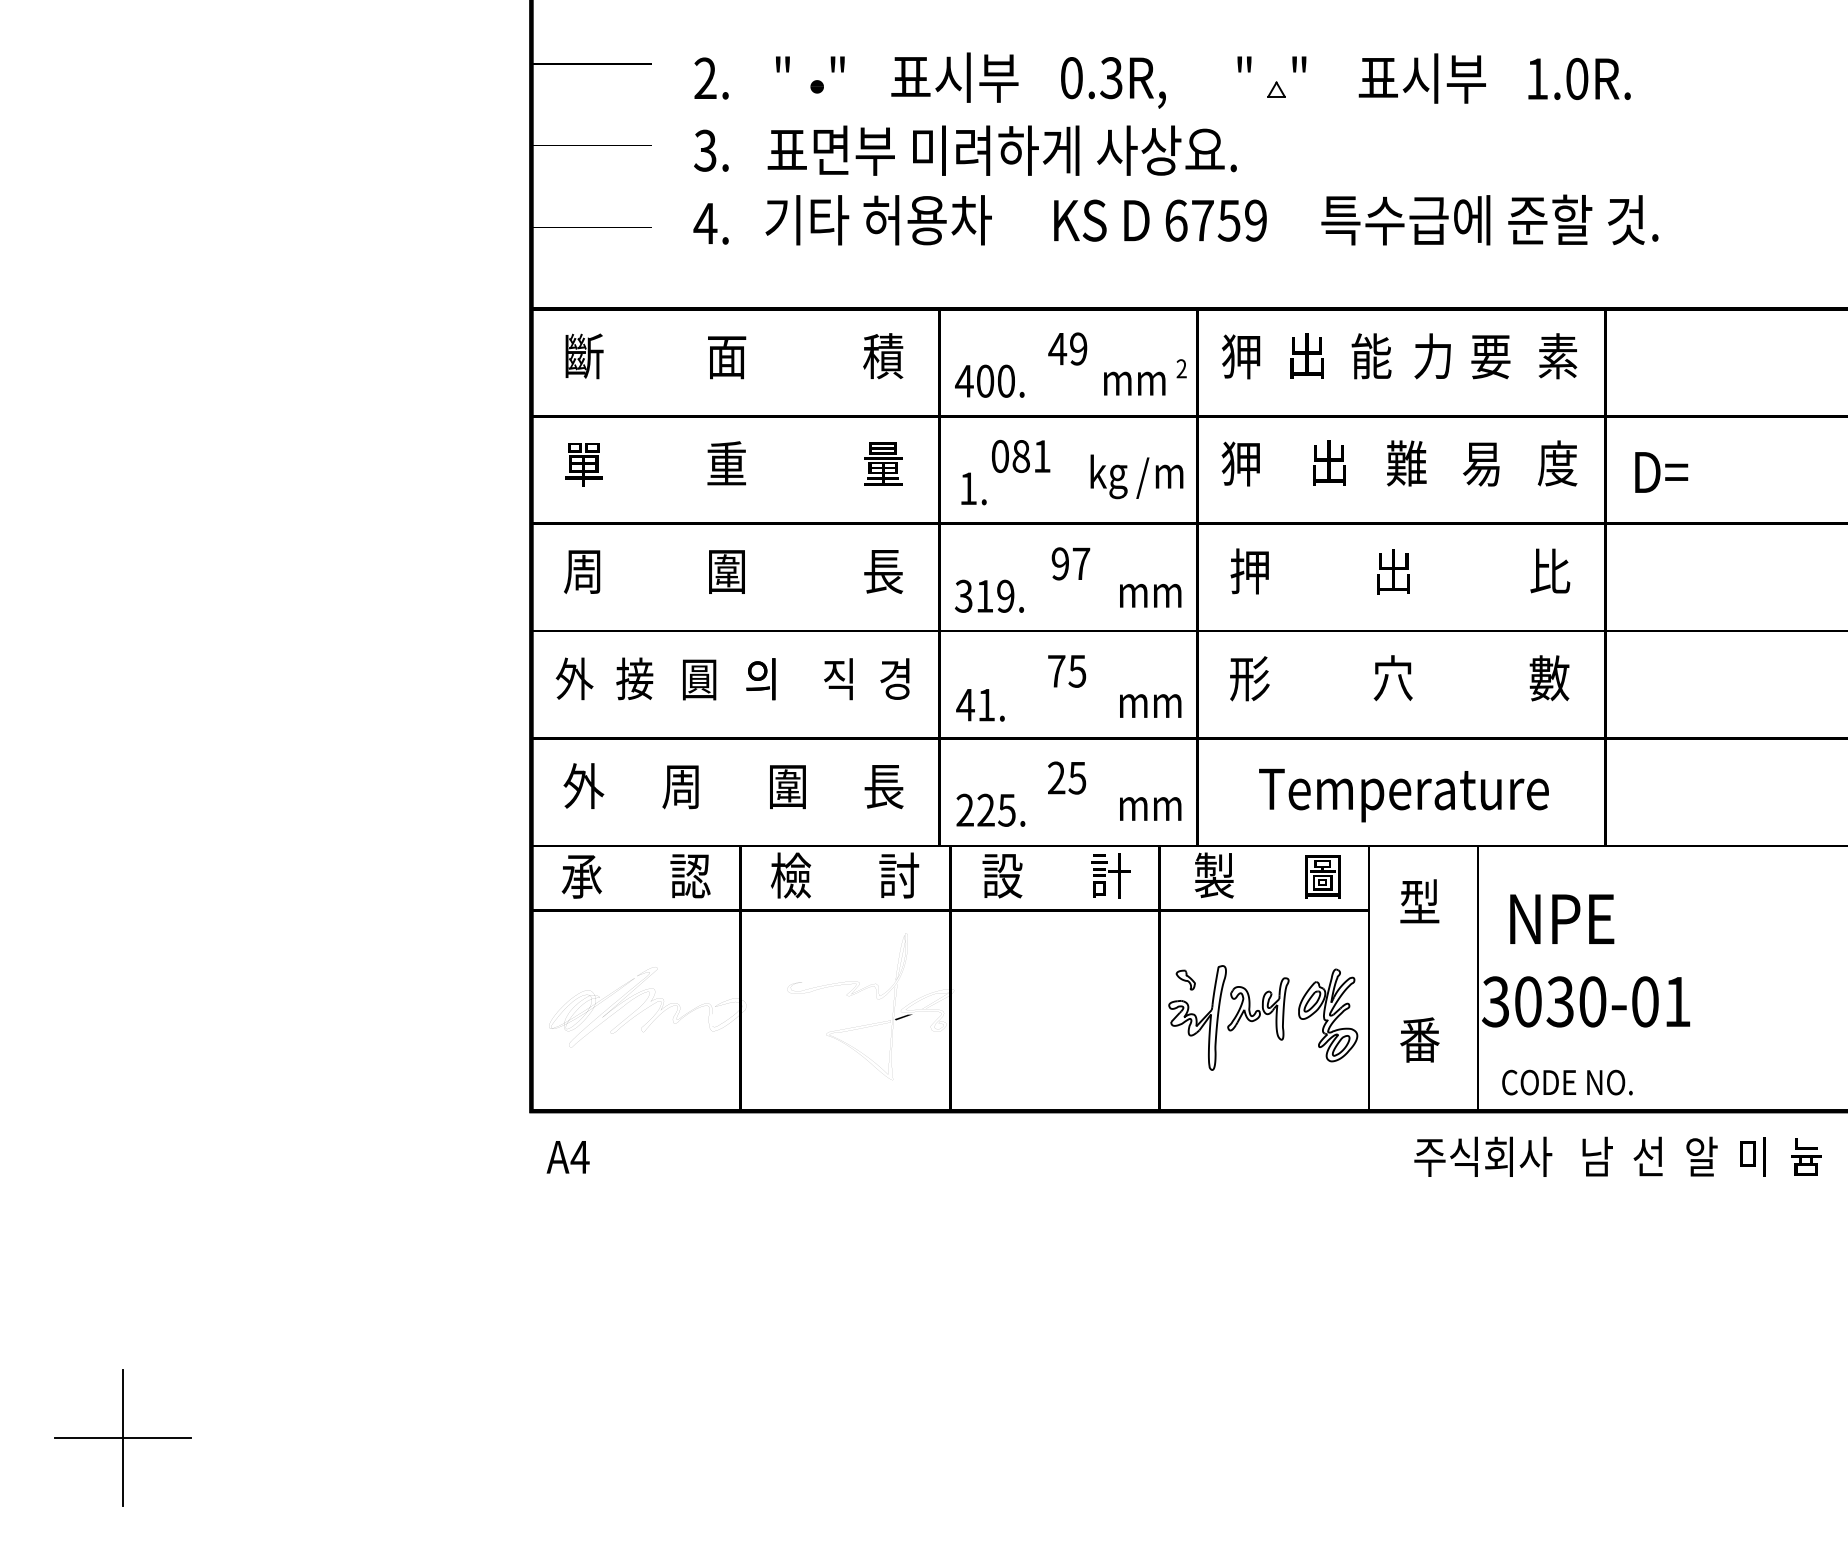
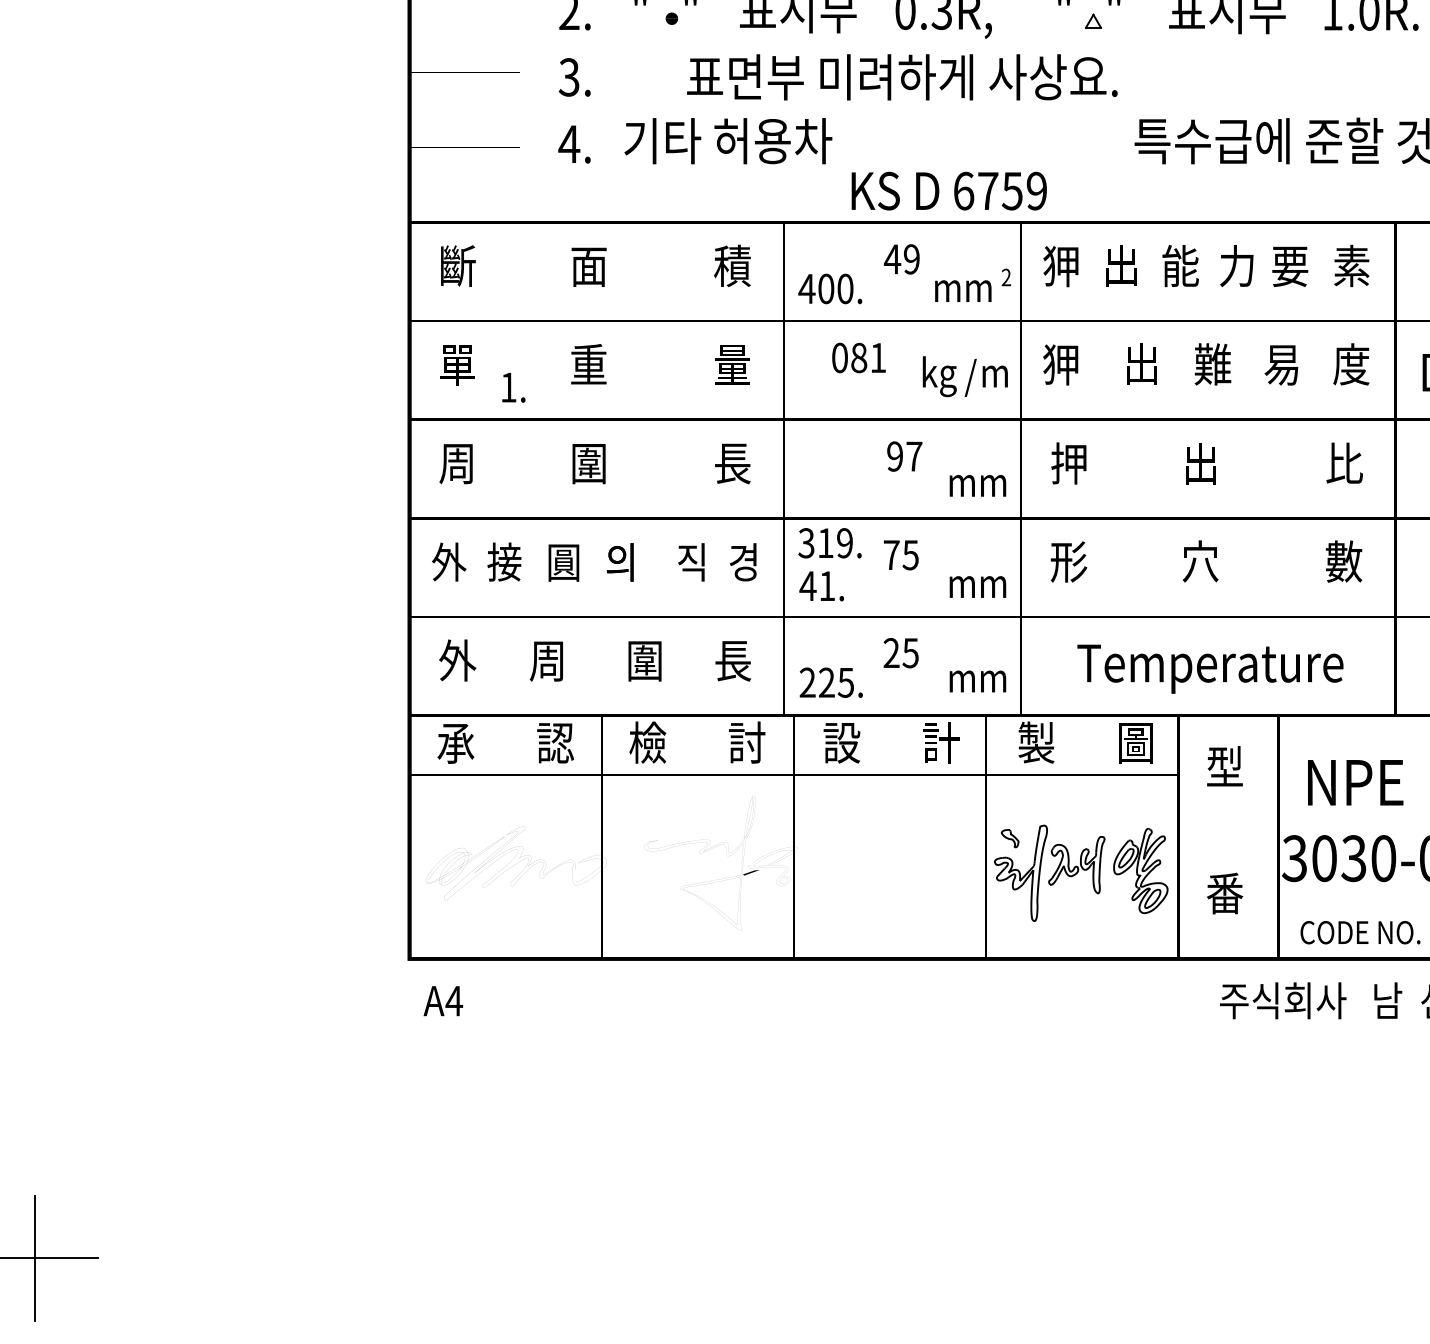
text: (1001, 150) -> (901, 77), moved
text: (1160, 220) -> (949, 190), moved
text: (973, 488) -> (513, 387), moved
text: (989, 595) -> (830, 542), moved

